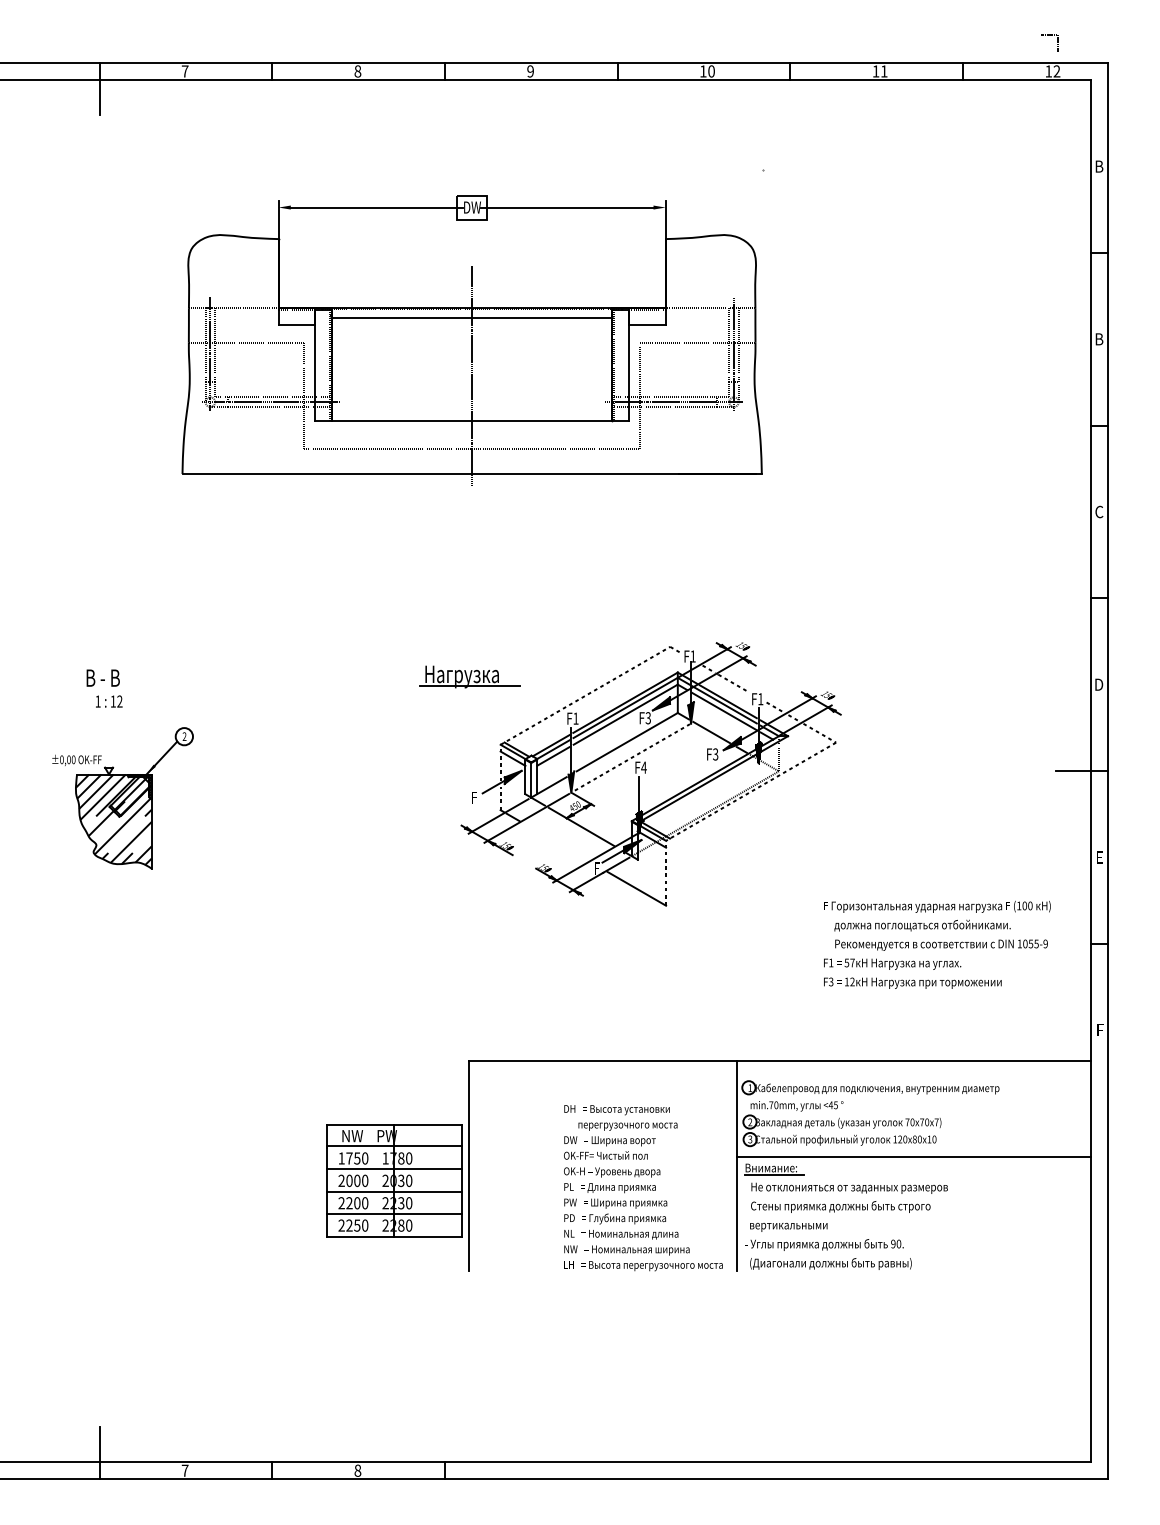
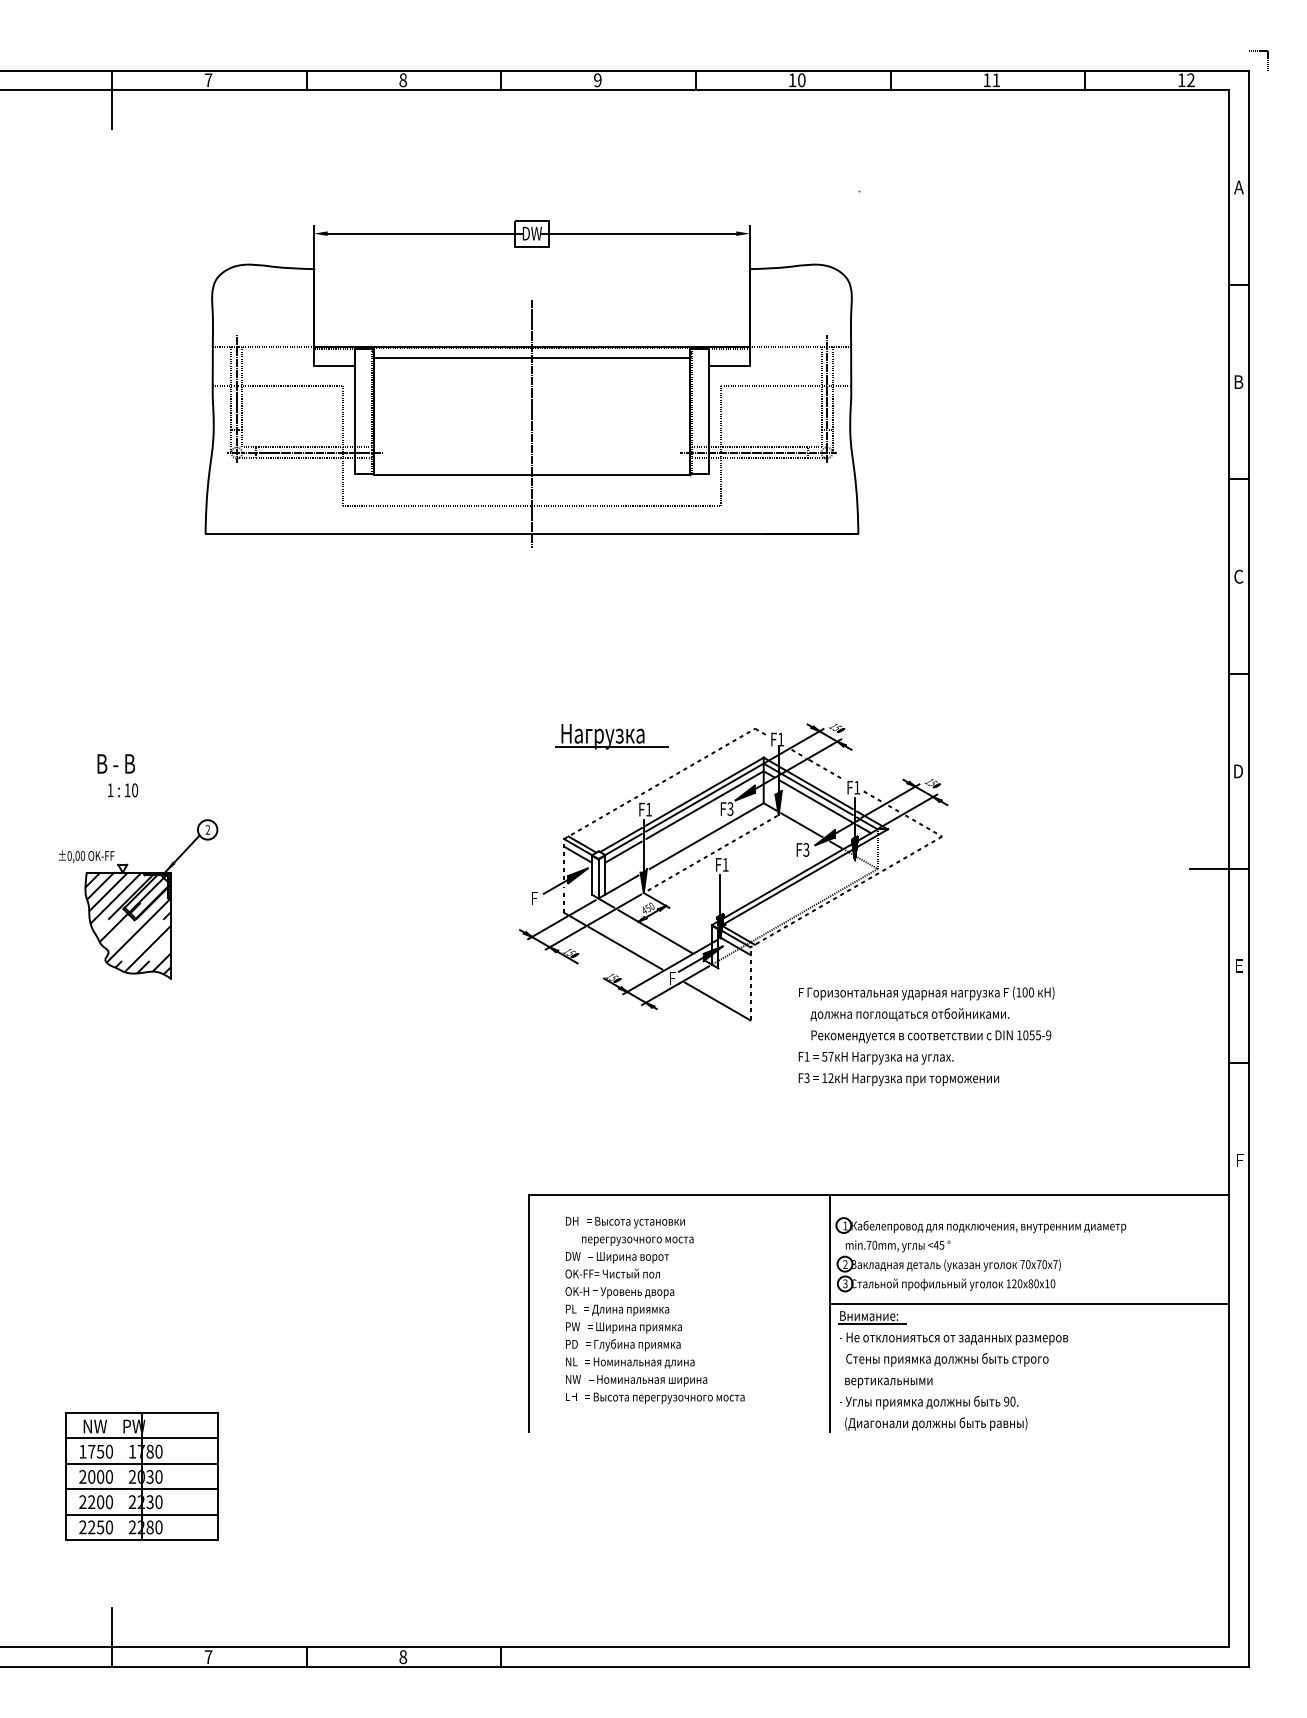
part: (1049, 35) -> (1258, 52), moved
text: (1099, 166) -> (1238, 187), B -> A
part: (469, 676) -> (611, 736), moved
text: (119, 701) -> (134, 790), 12 -> 10
text: (643, 767) -> (725, 864), F4 -> F1
line: (554, 841) -> (624, 948), added
text: (937, 944) -> (926, 1035), moved
part: (394, 1180) -> (142, 1476), moved
text: (643, 1188) -> (655, 1310), moved

